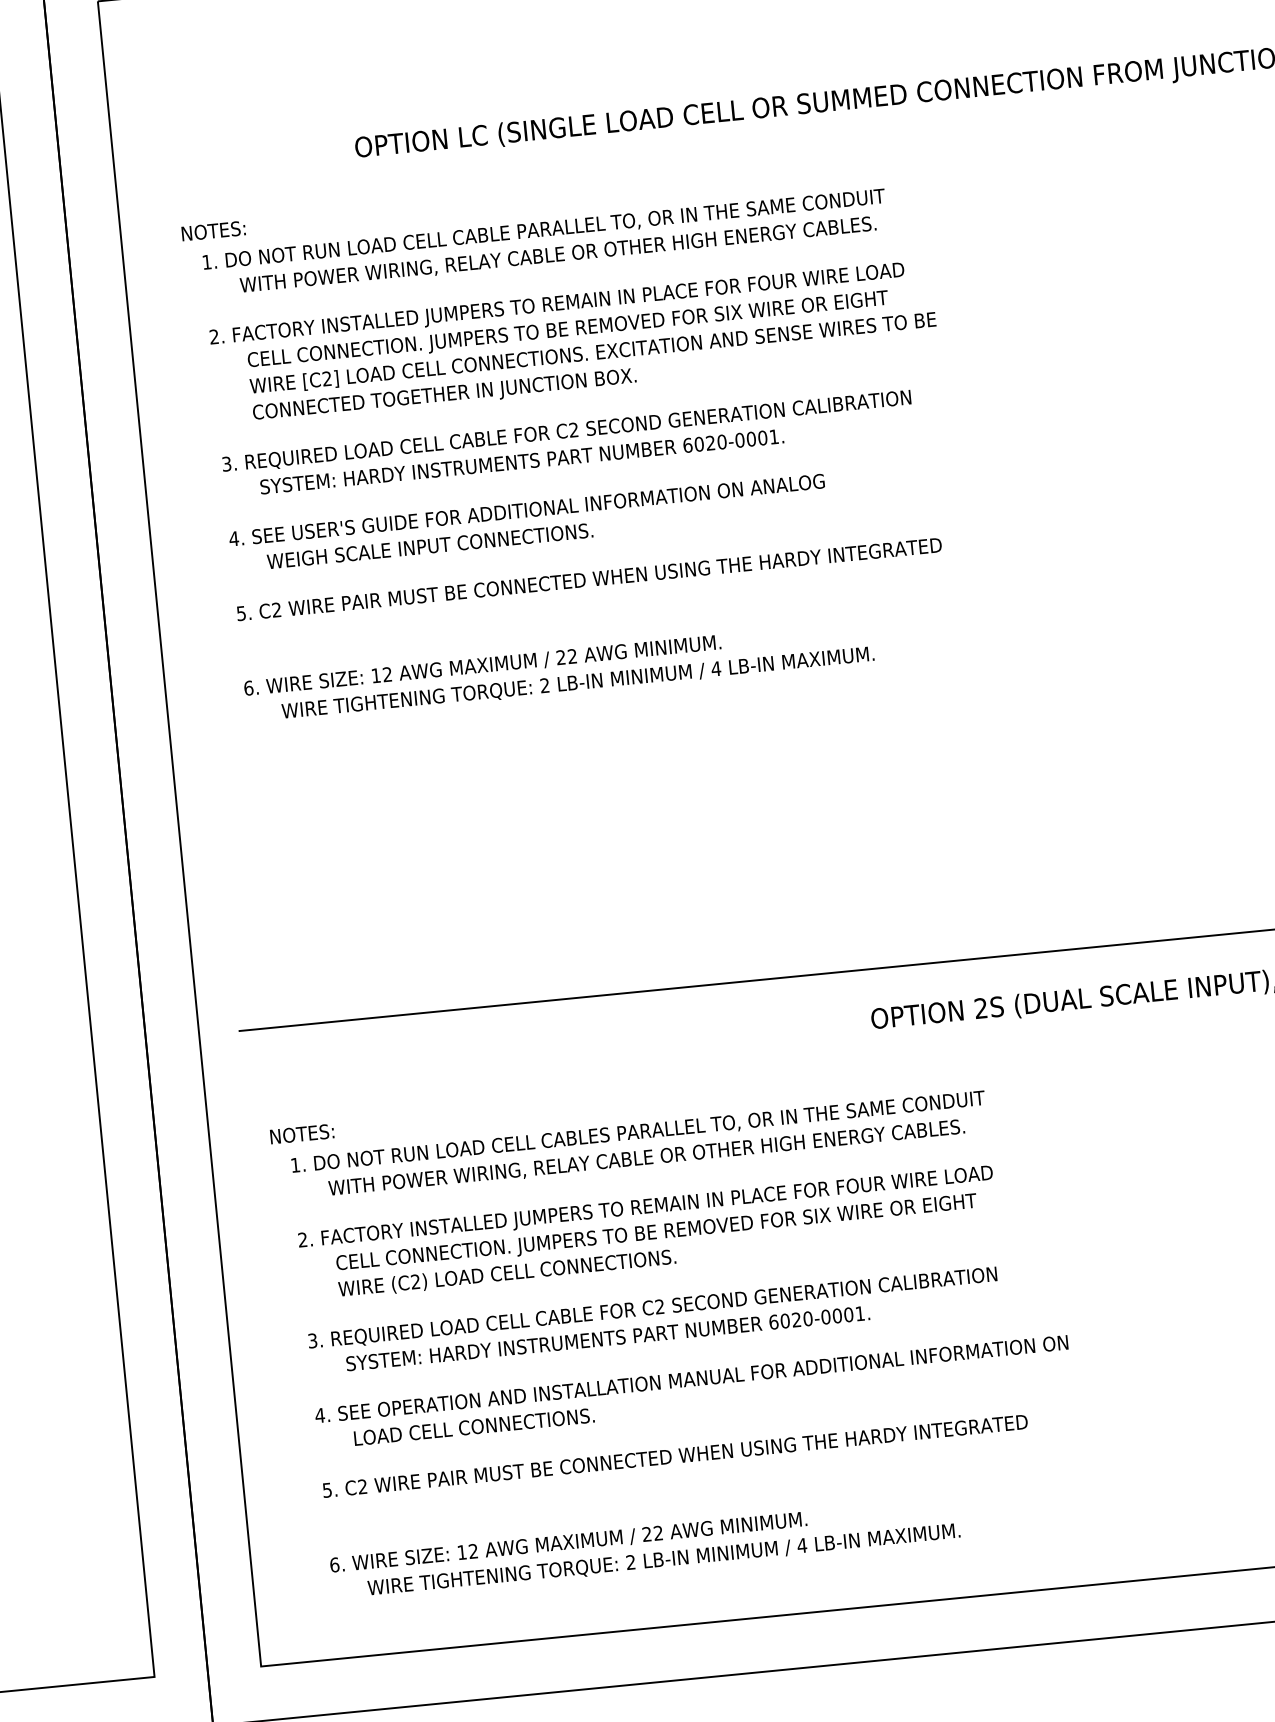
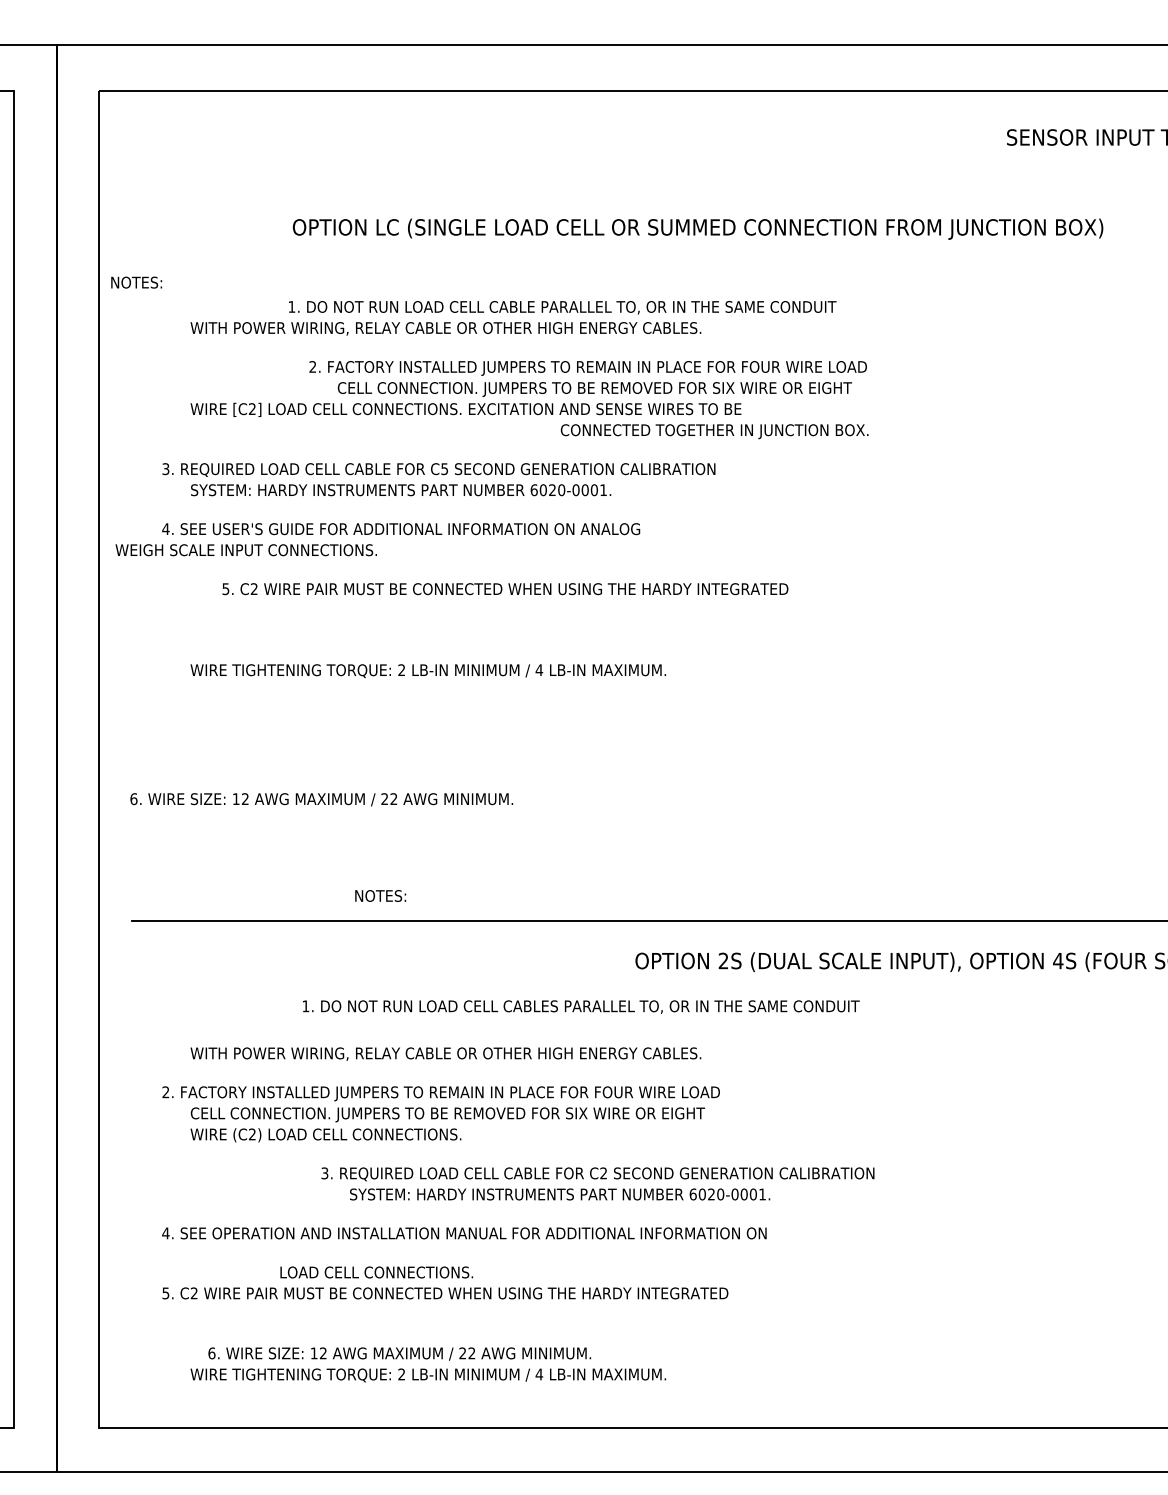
text: (543, 229) -> (562, 307), moved
text: (213, 230) -> (136, 282), moved
text: (557, 317) -> (587, 378), moved
text: (444, 395) -> (714, 431), moved
text: (573, 430) -> (444, 469), C2 -> C5
text: (429, 546) -> (245, 550), moved
text: (589, 579) -> (505, 589), moved
text: (482, 665) -> (321, 799), moved
text: (638, 1131) -> (581, 1006), moved
text: (301, 1133) -> (380, 895), moved
text: (653, 1320) -> (597, 1183), moved
text: (474, 1427) -> (376, 1272), moved
text: (568, 1542) -> (399, 1353), moved

